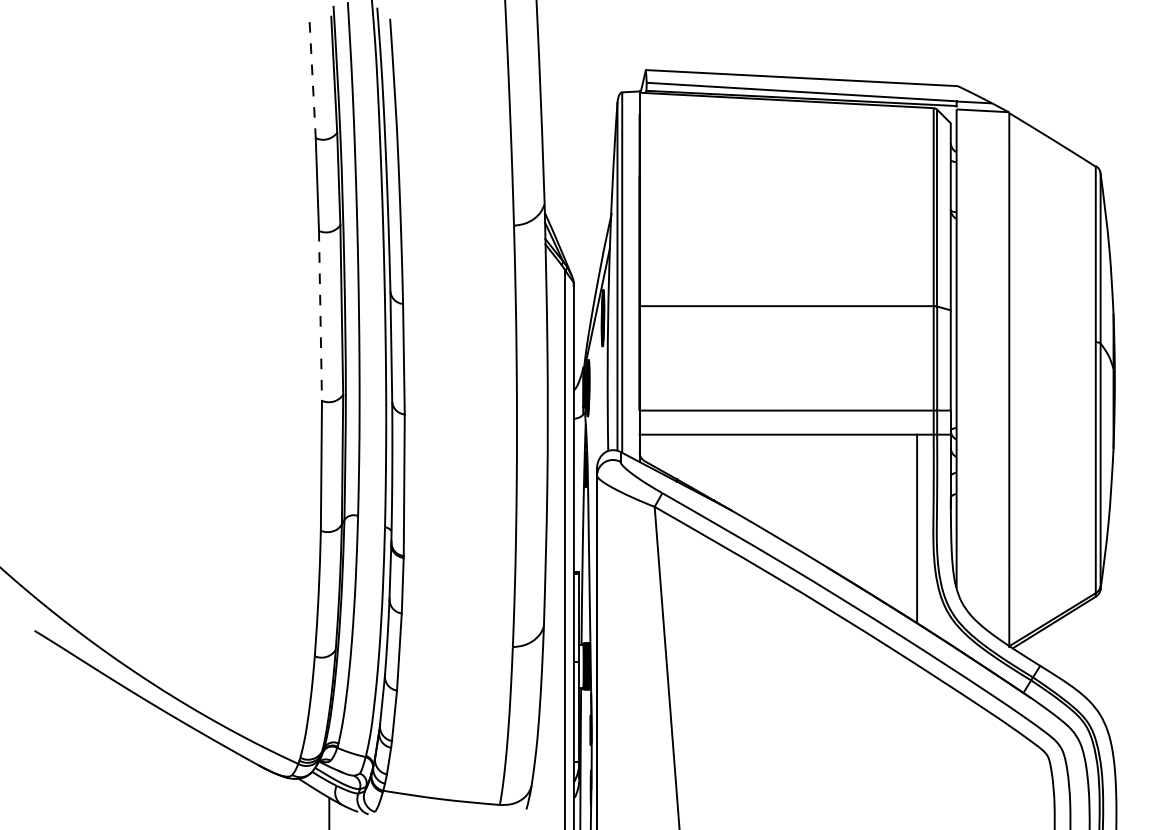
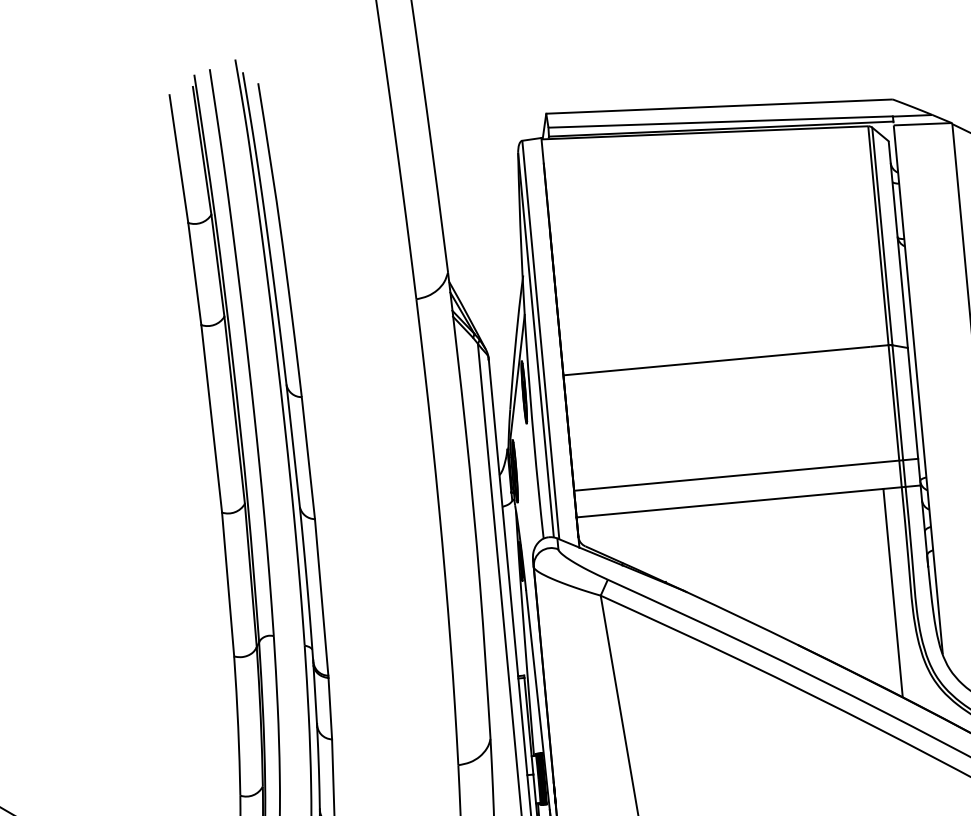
line: (312, 80) -> (178, 159), dashed -> solid
line: (320, 315) -> (211, 418), dashed -> solid

